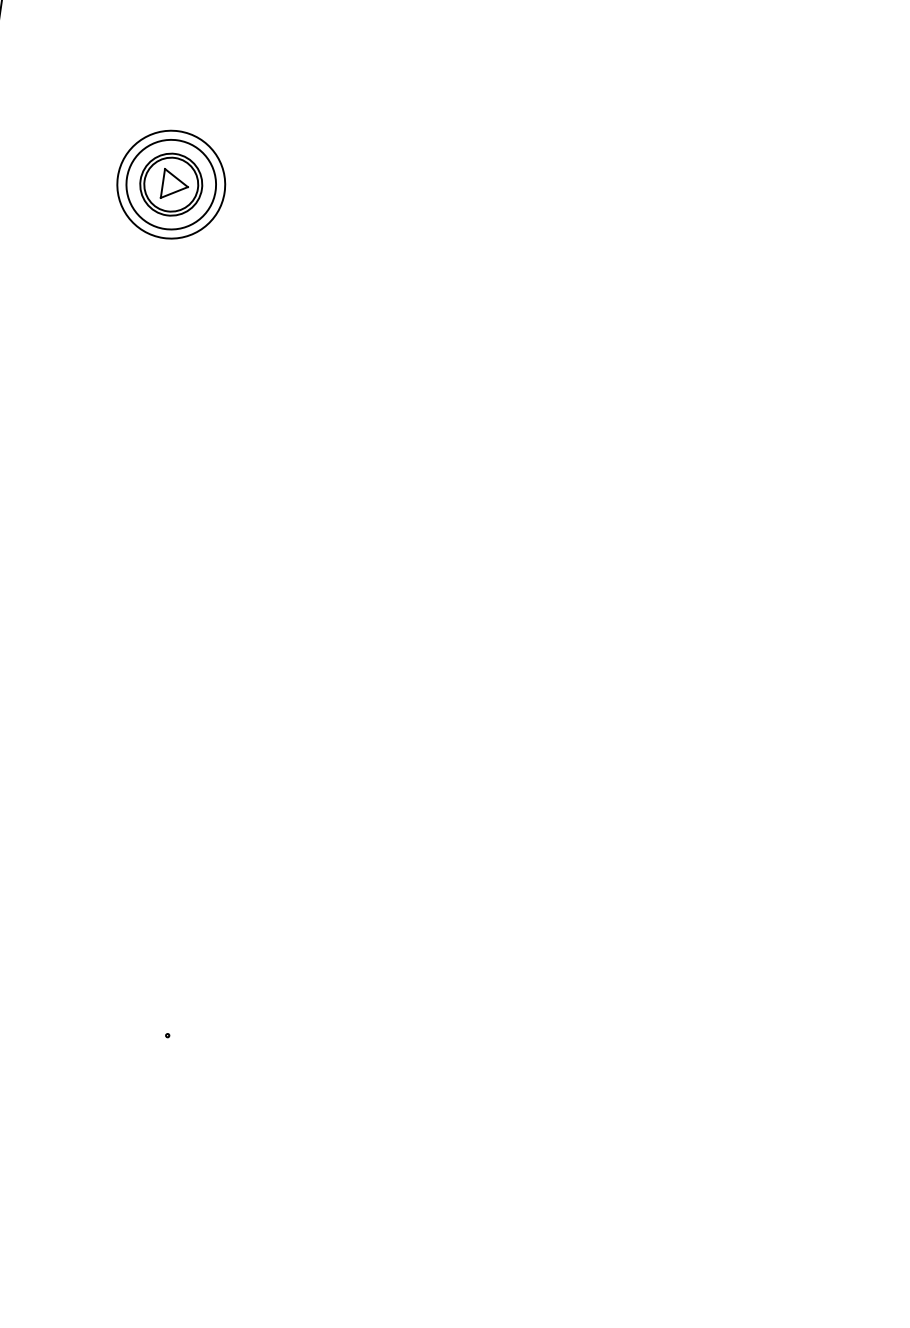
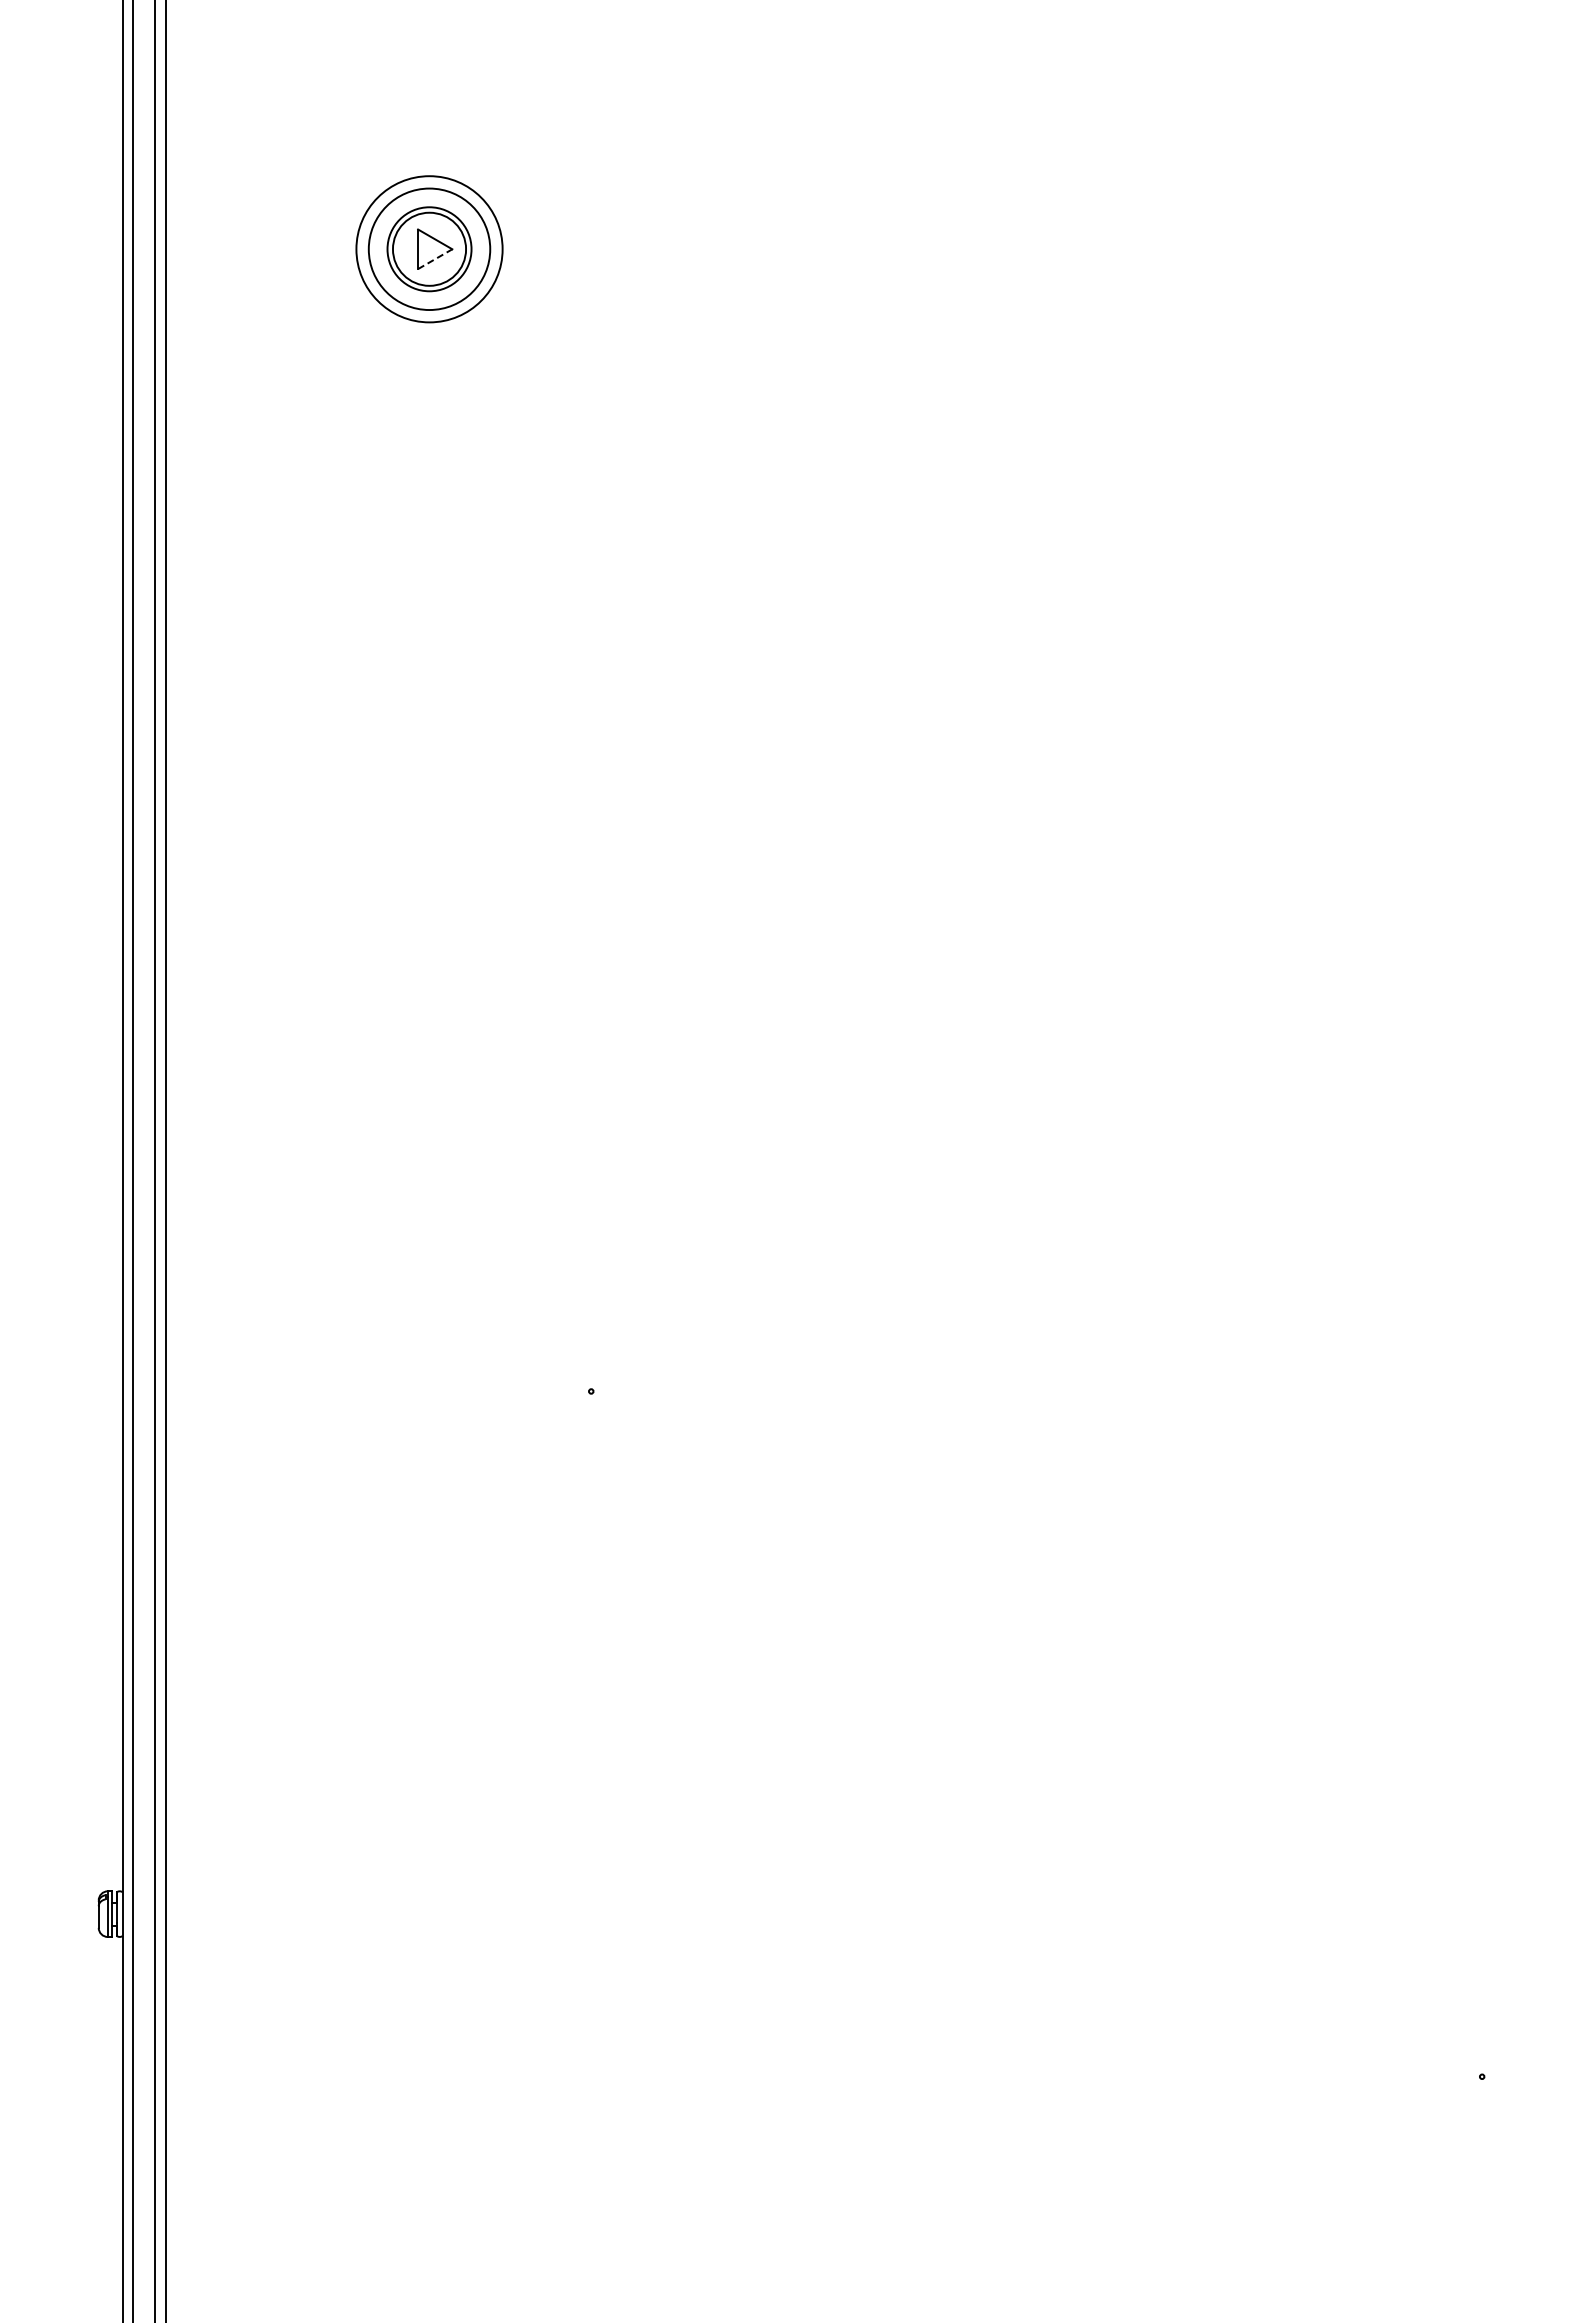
line: (174, 192) -> (435, 259), solid -> dashed

